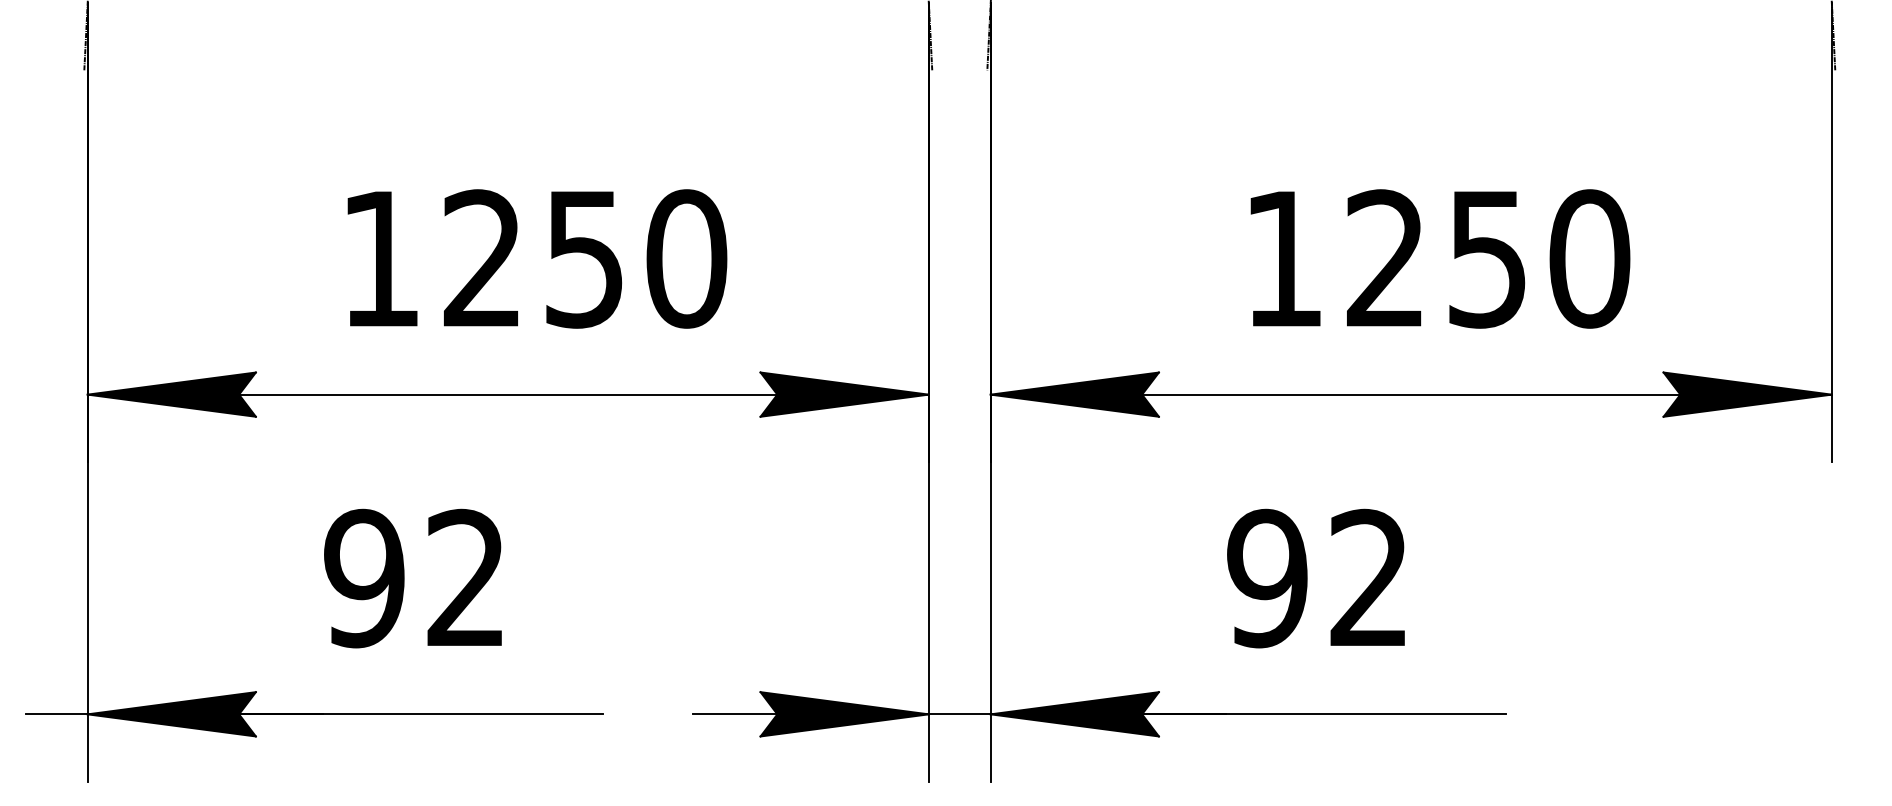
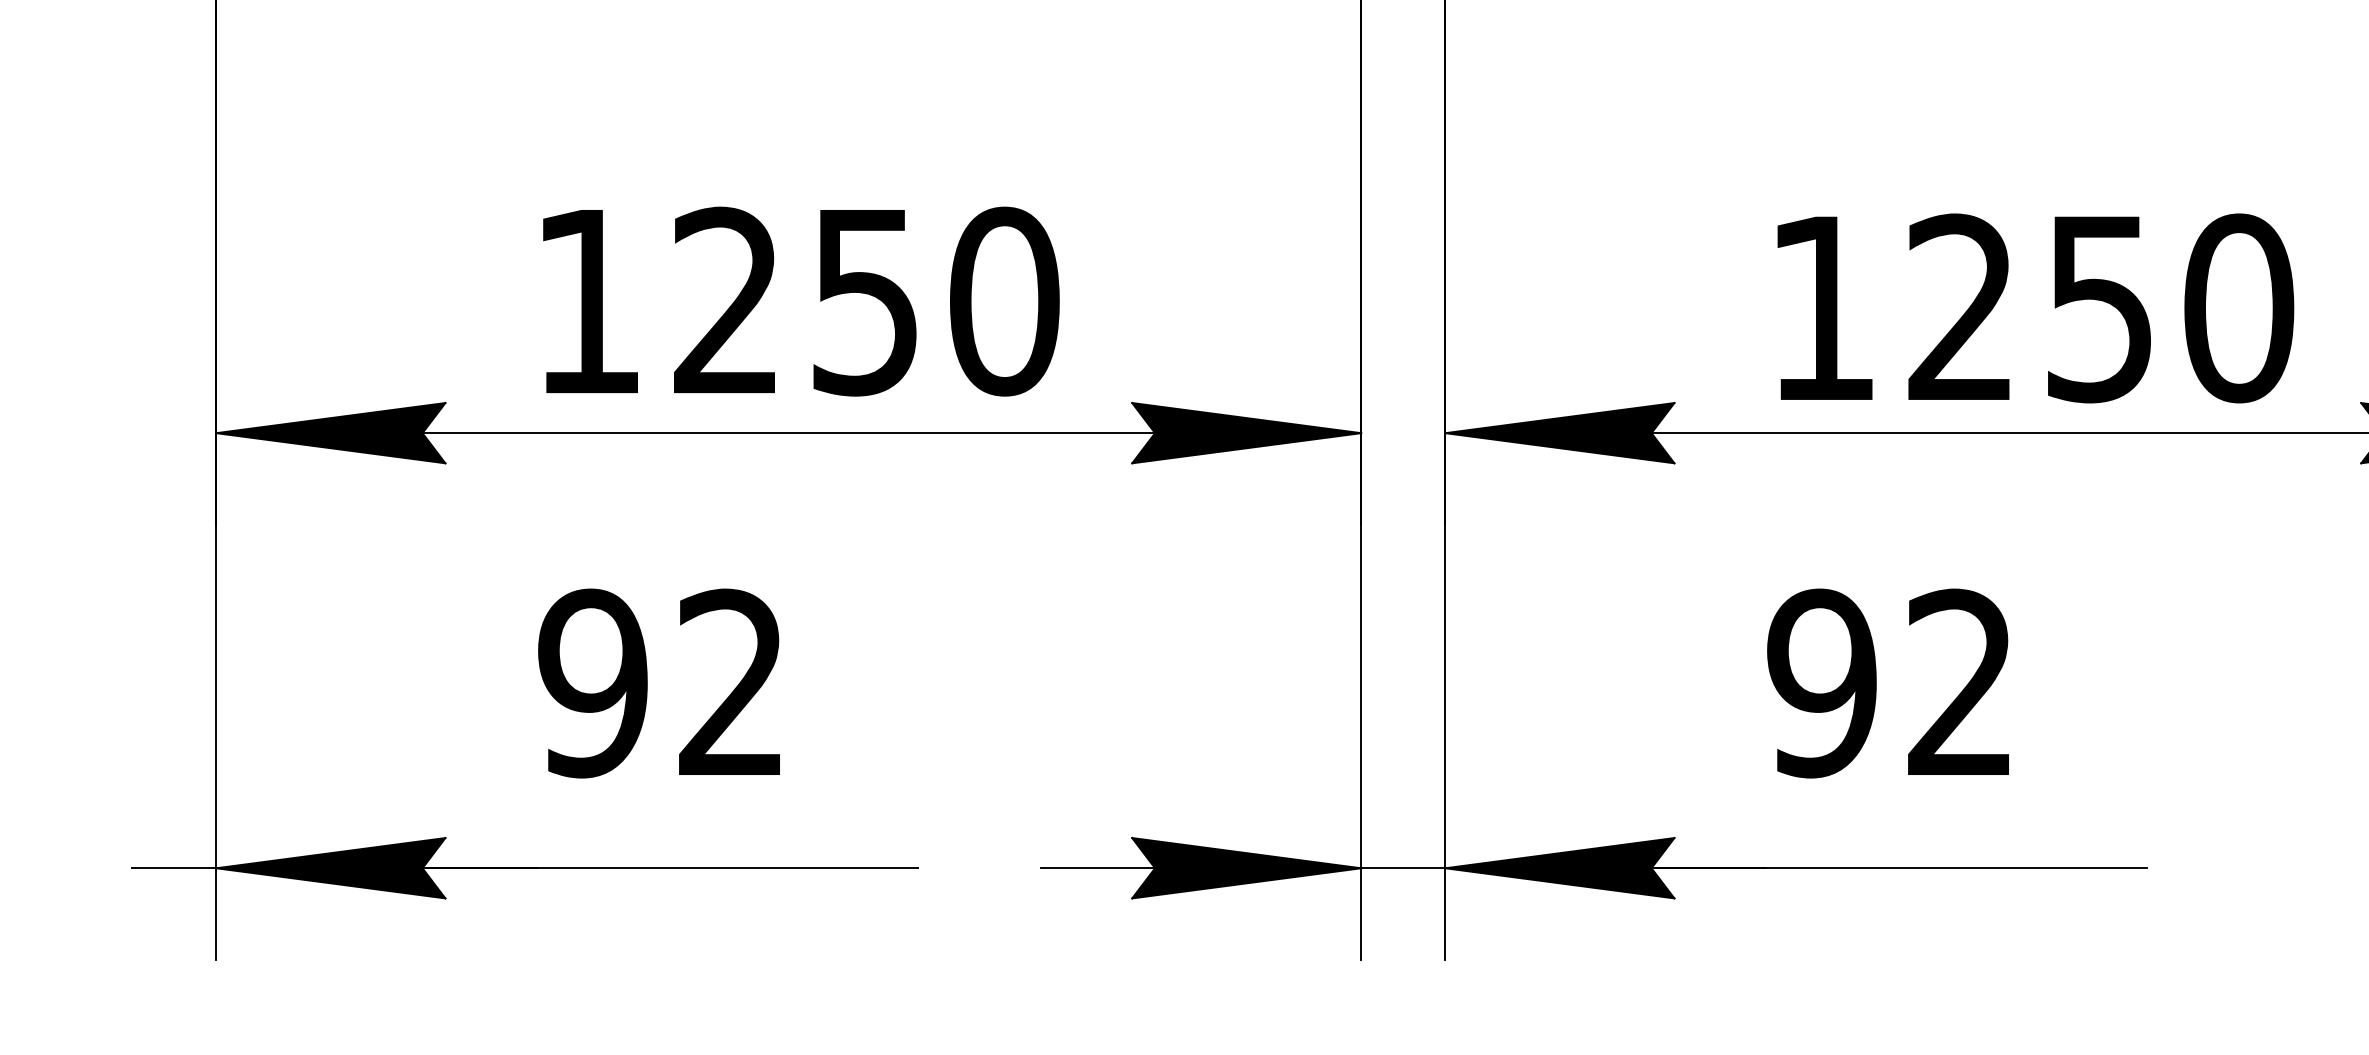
text: (537, 258) -> (801, 300), moved
text: (1440, 258) -> (2035, 307), moved

